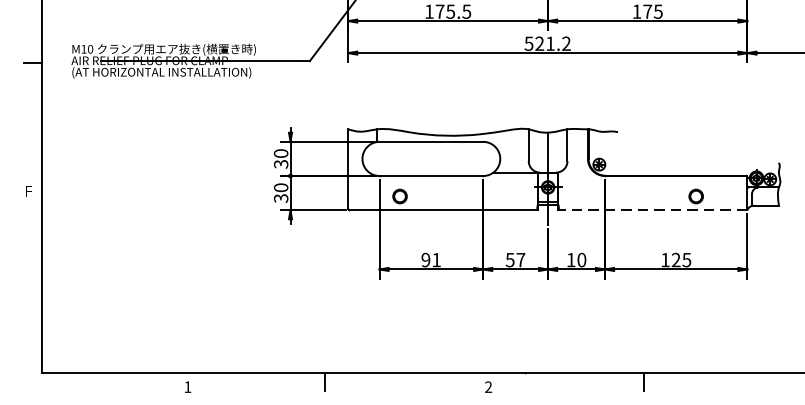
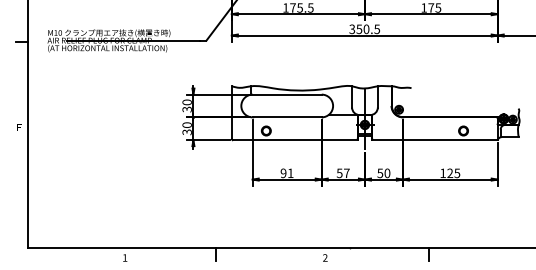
text: (547, 44) -> (364, 29), 521.2 -> 350.5
line: (652, 210) -> (434, 140), dashed -> solid
text: (571, 260) -> (380, 173), 10 -> 50

